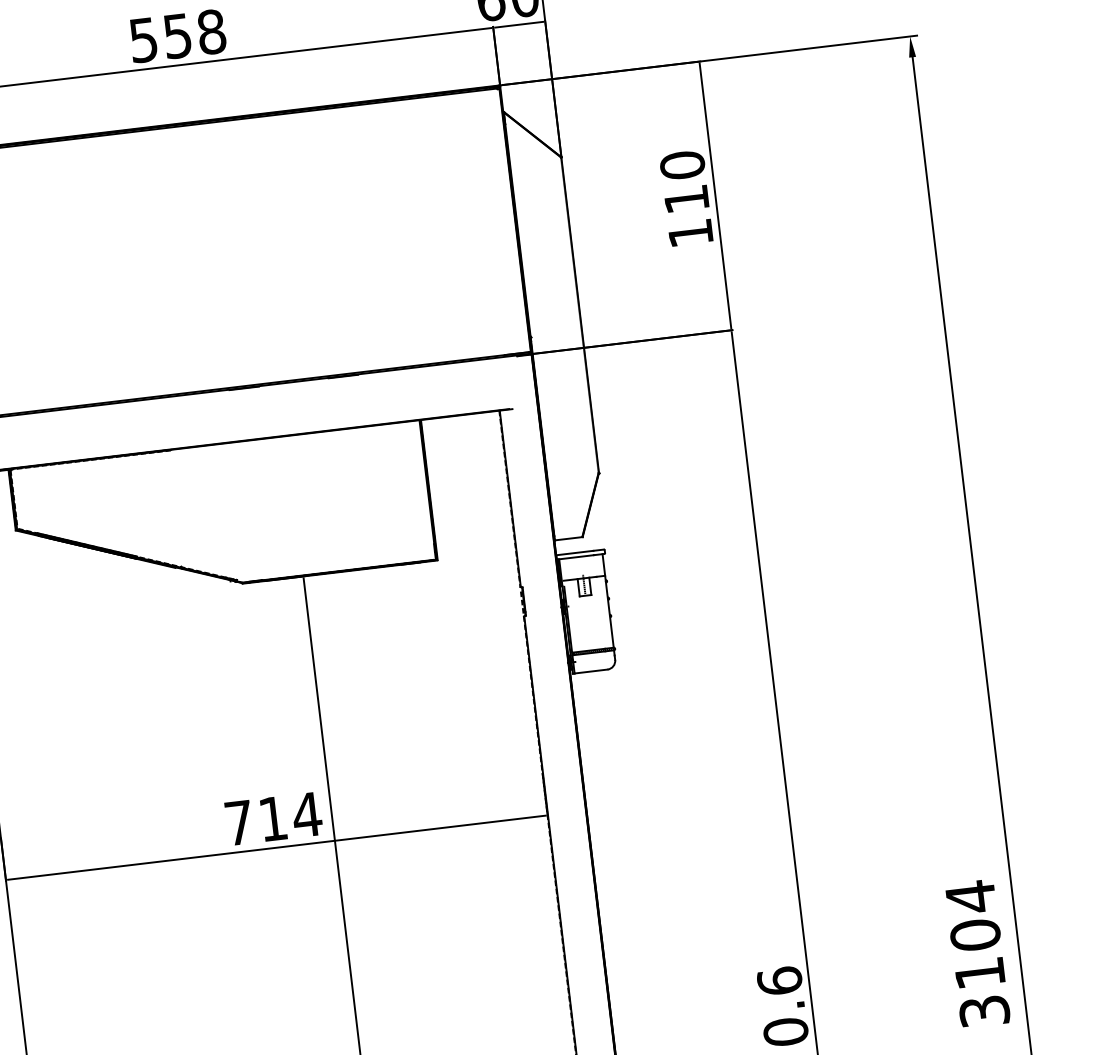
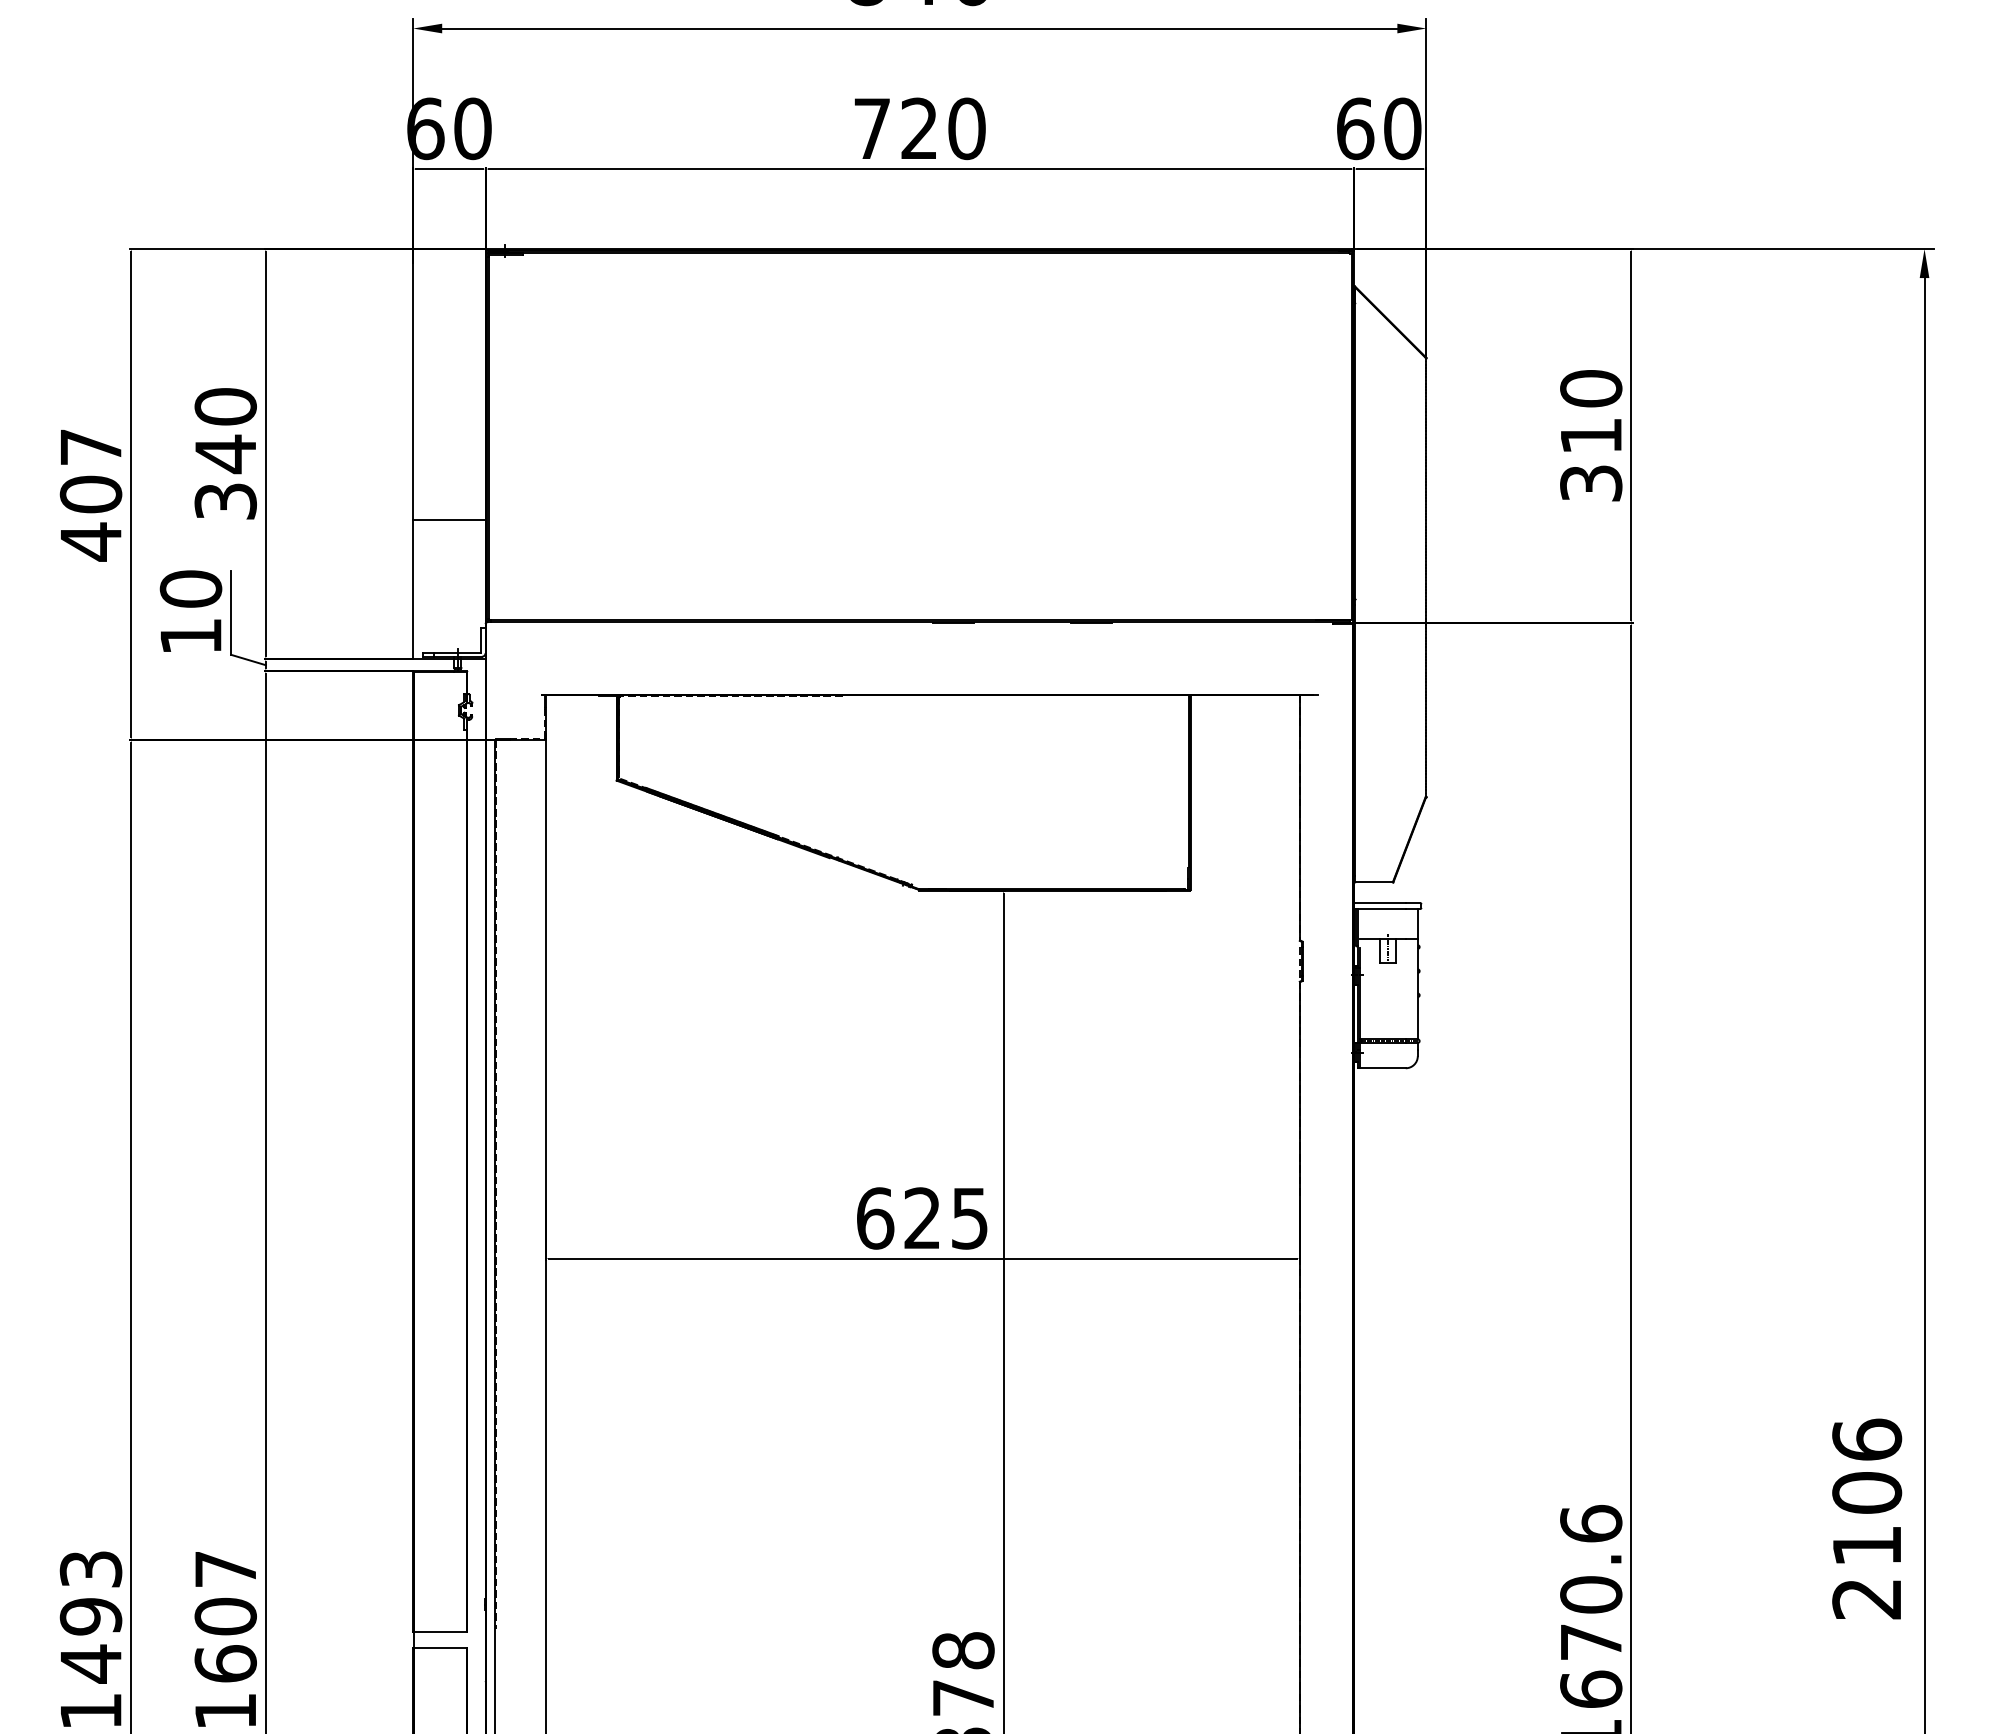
text: (177, 35) -> (919, 128), 558 -> 720
text: (690, 233) -> (1591, 483), 110 -> 310
text: (273, 818) -> (923, 1218), 714 -> 625
text: (977, 953) -> (1867, 1518), 3104 -> 2106

